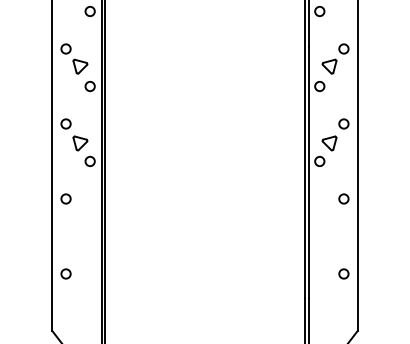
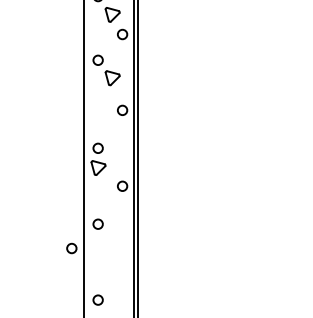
part: (74, 58) -> (106, 69), moved
part: (80, 143) -> (98, 168), moved
circle: (39, 222) -> (71, 248), added

